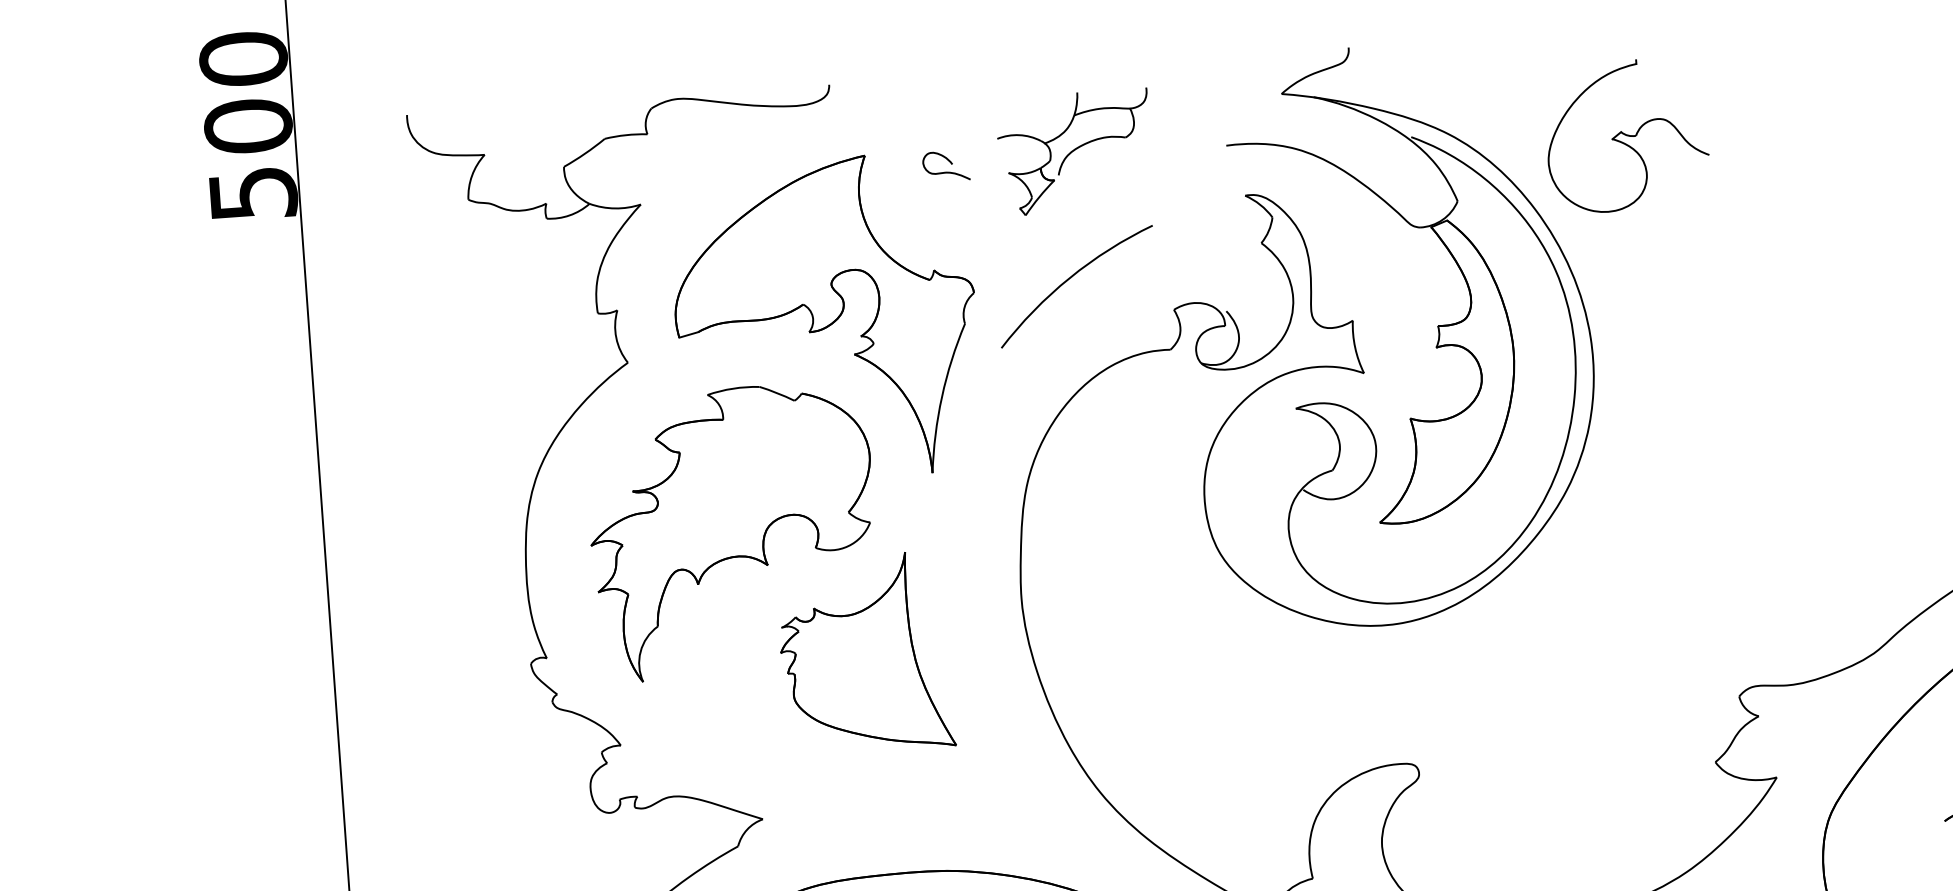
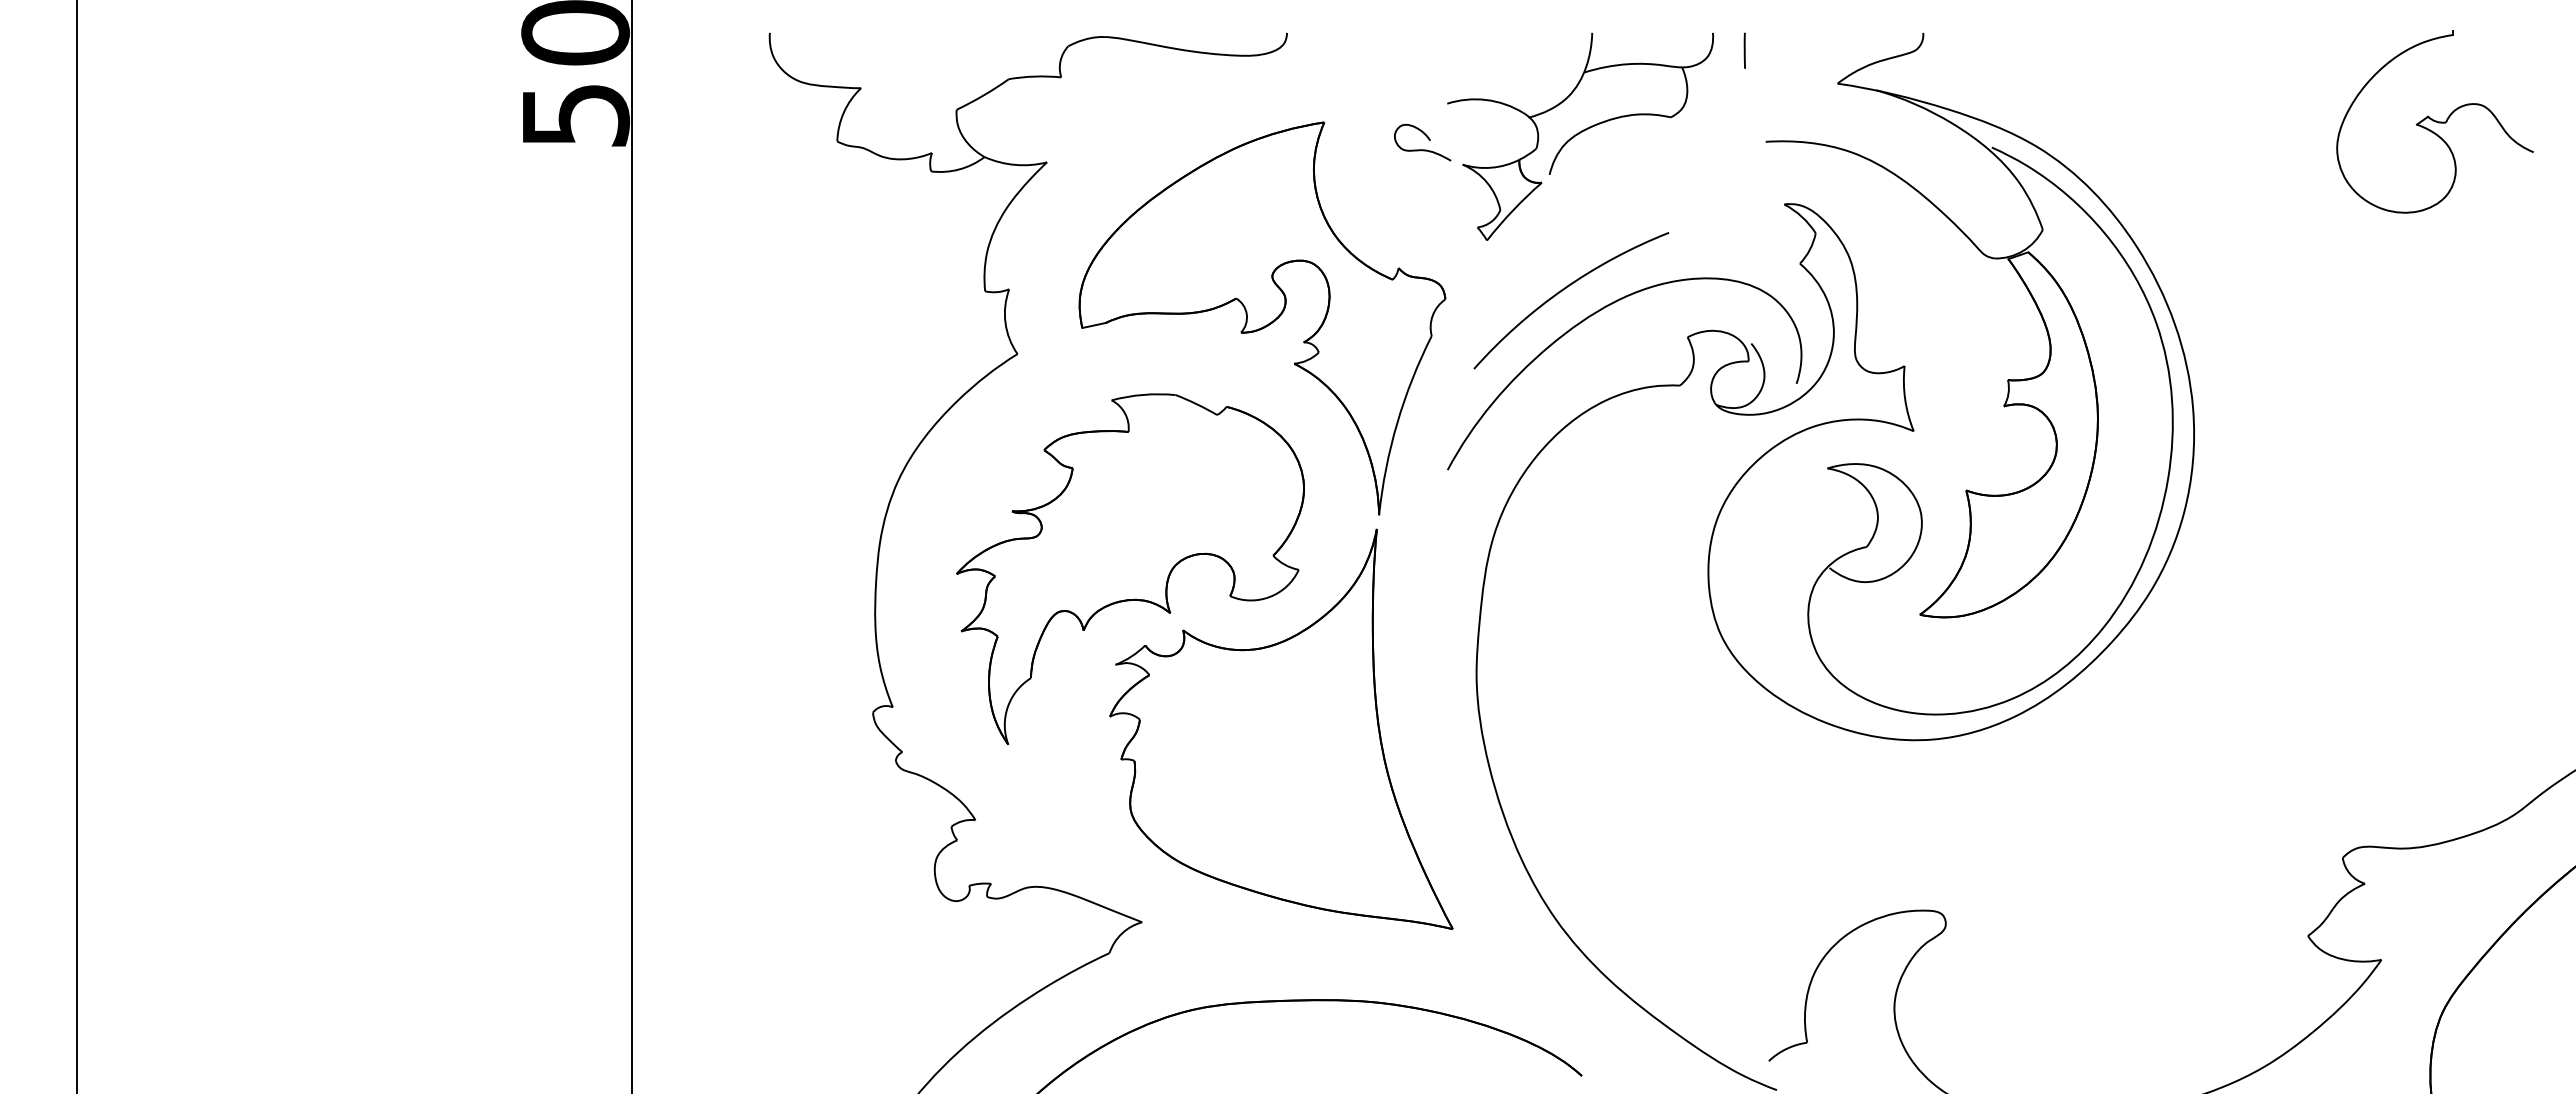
line: (1203, 72) -> (1744, 50), added
part: (1626, 135) -> (2434, 121), moved
part: (1074, 152) -> (1580, 136), size x1.43
curve: (1091, 300) -> (1588, 318), added
part: (865, 652) -> (1281, 728), size x1.67

